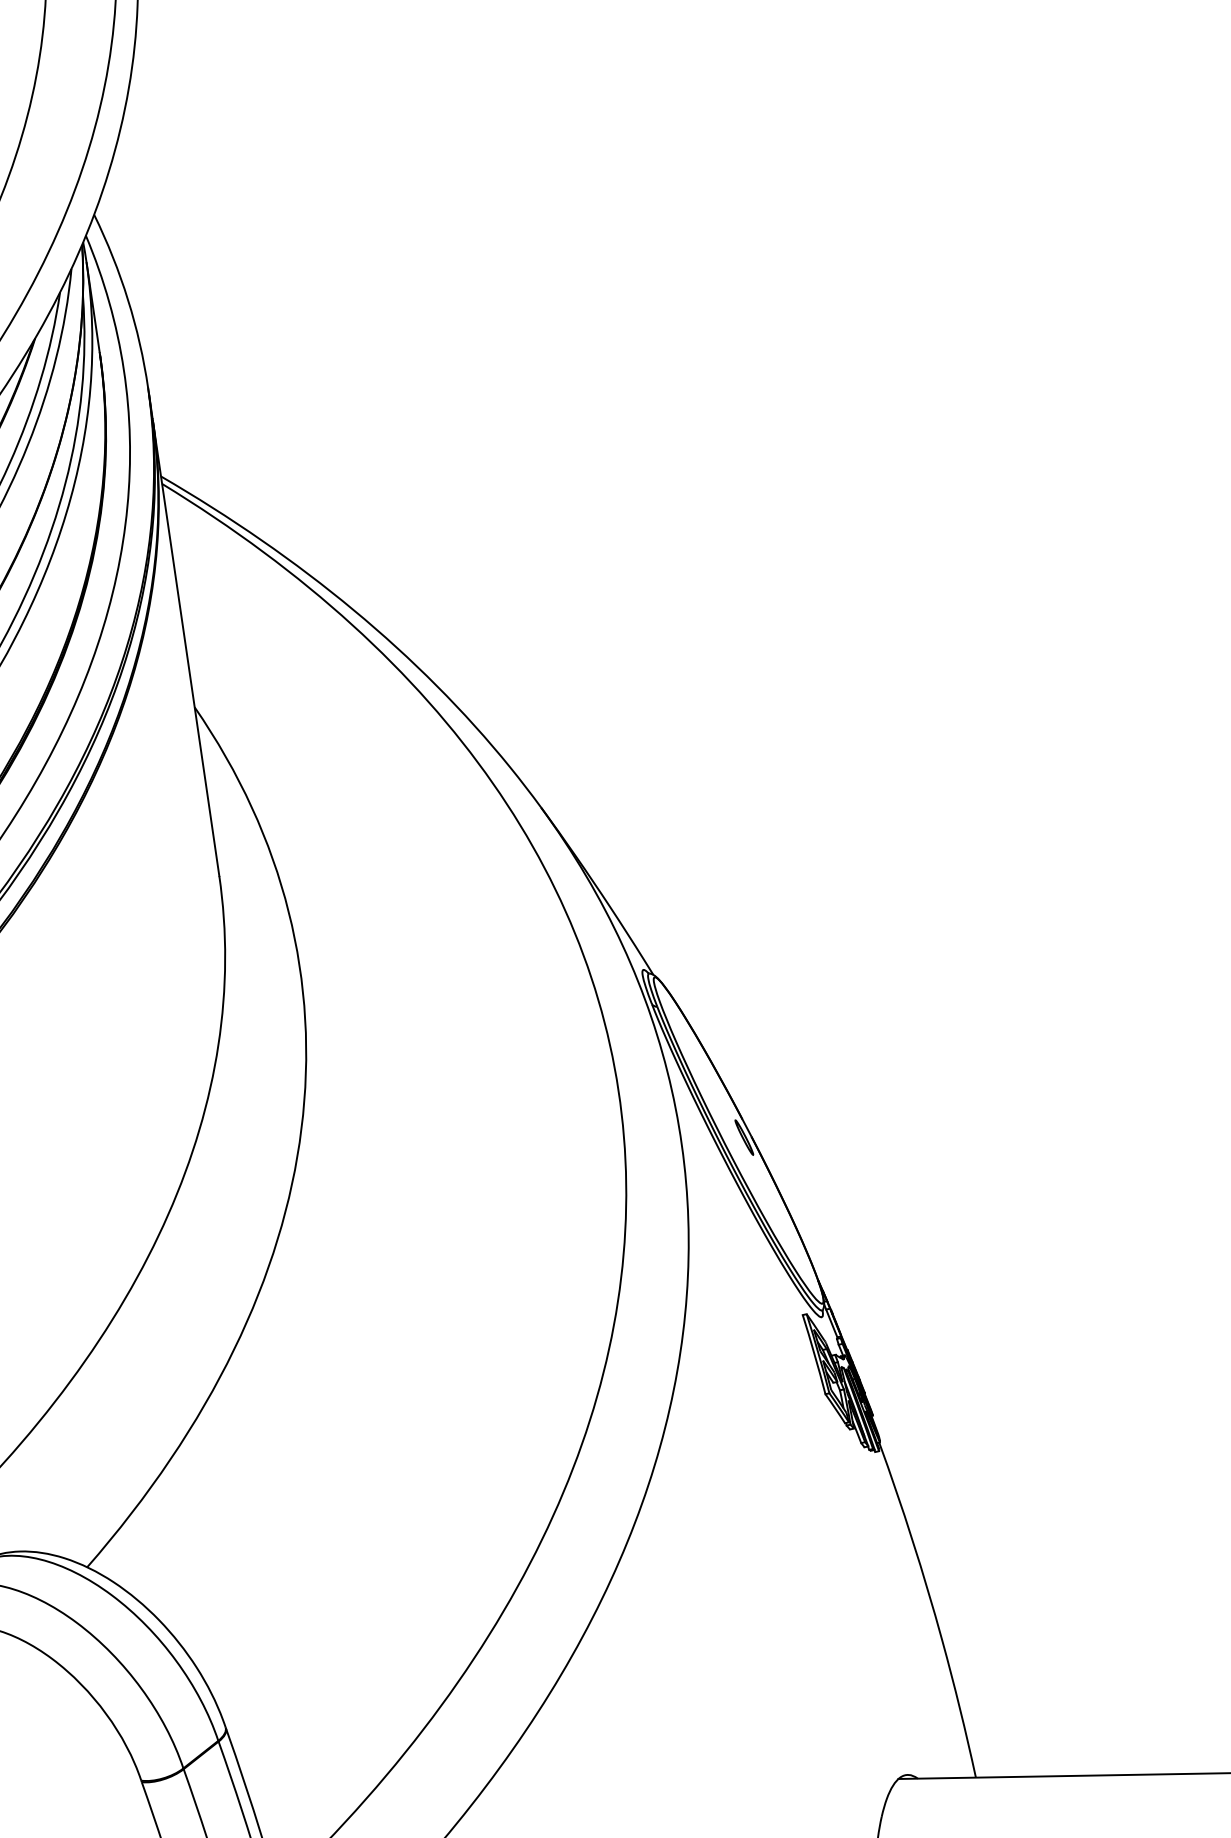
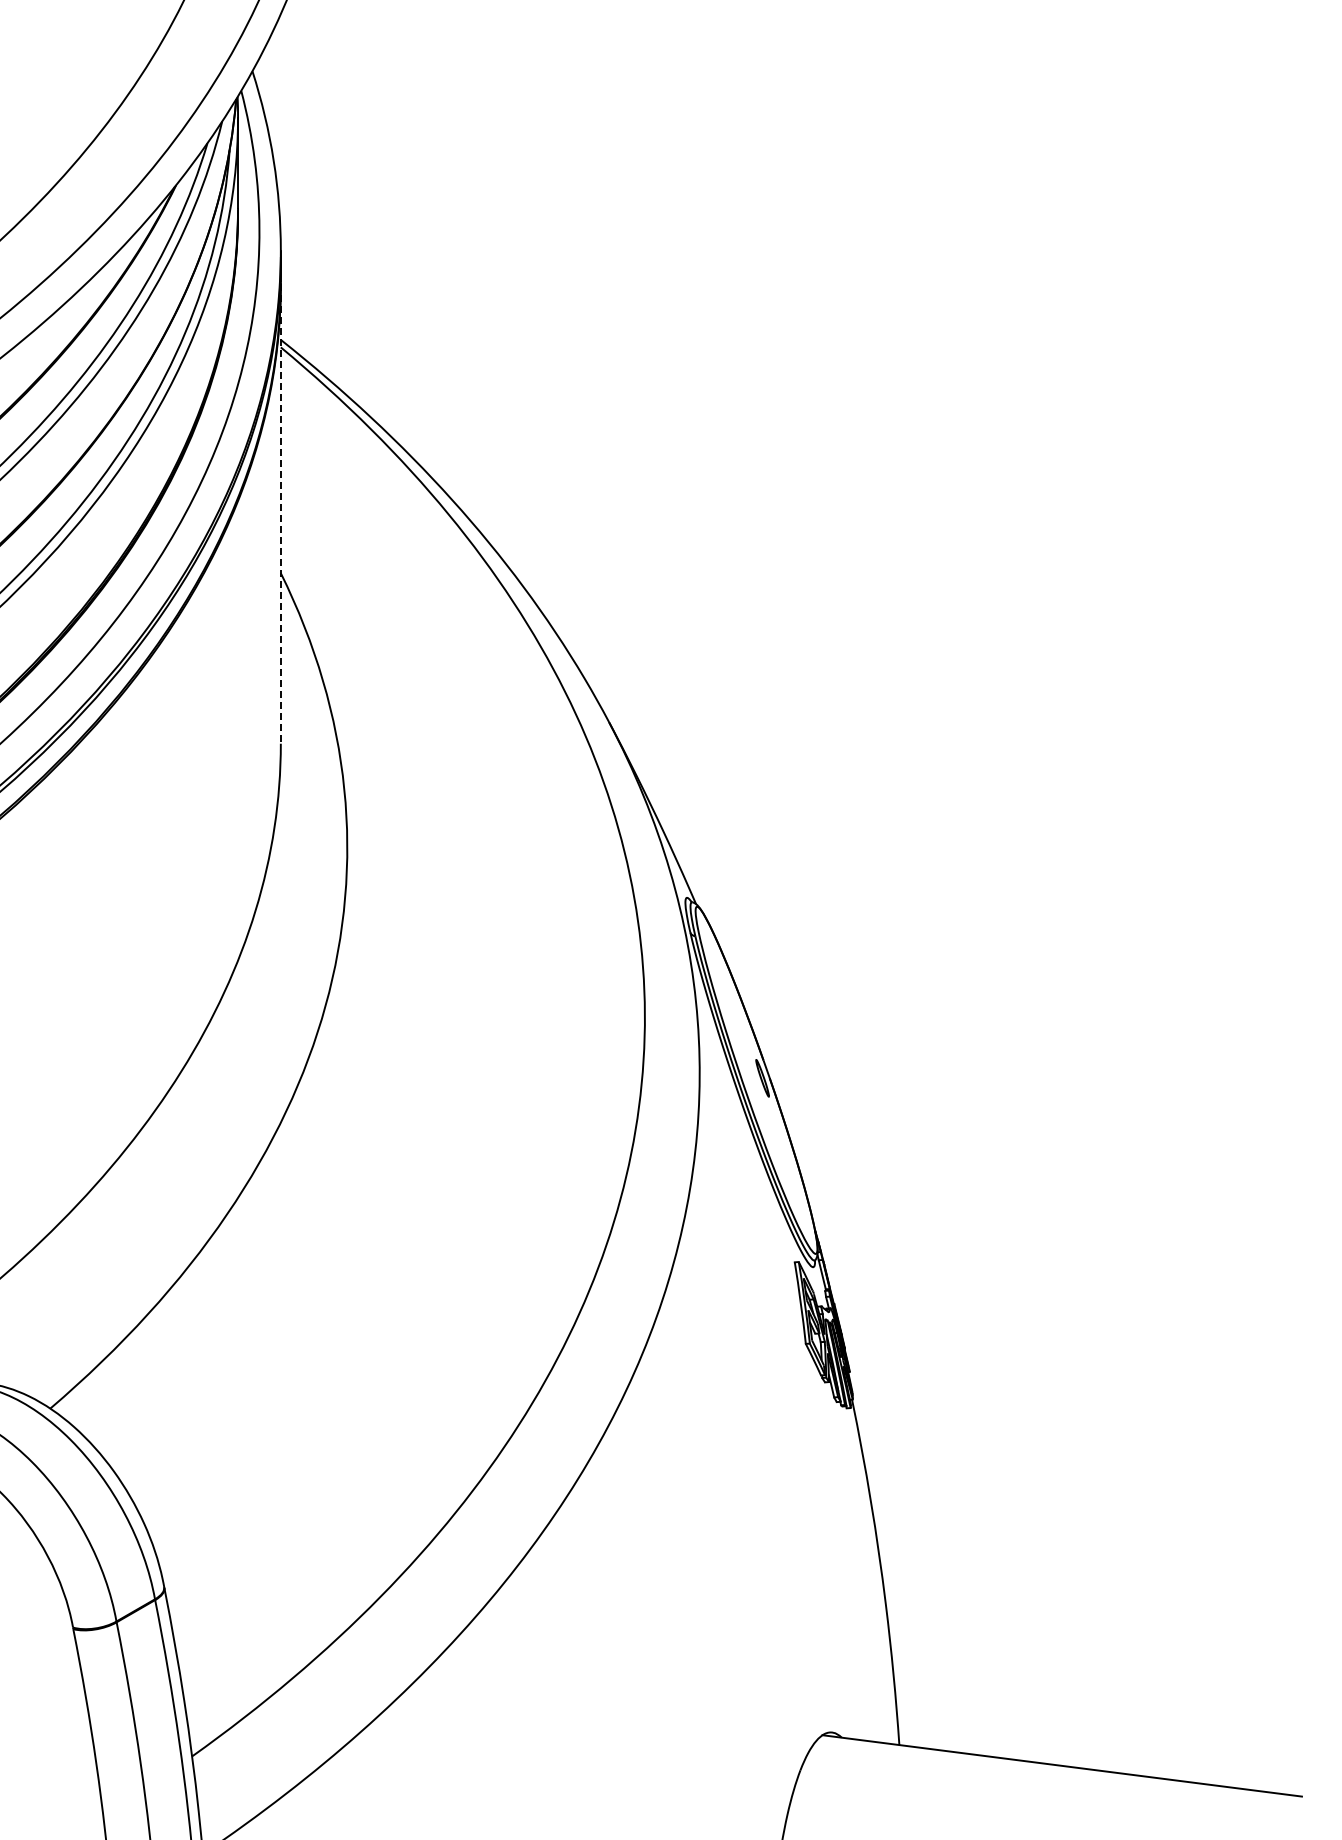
line: (185, 648) -> (280, 513), solid -> dashed

